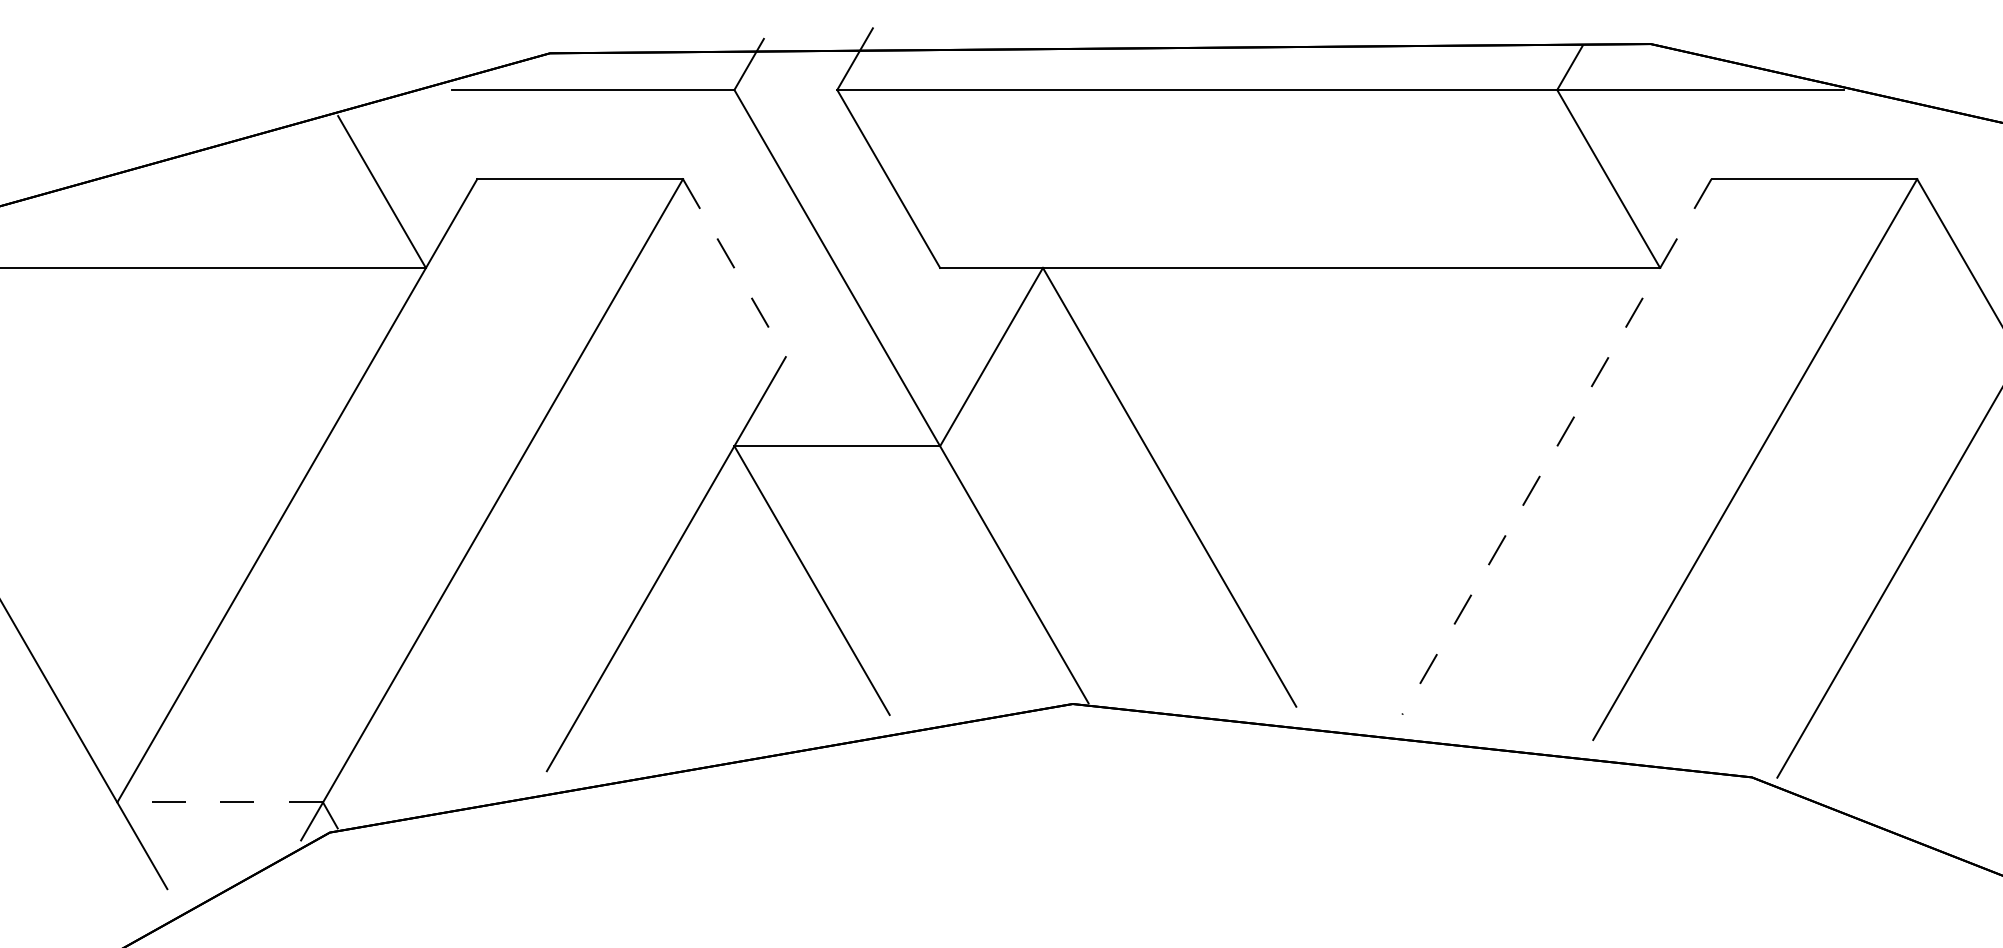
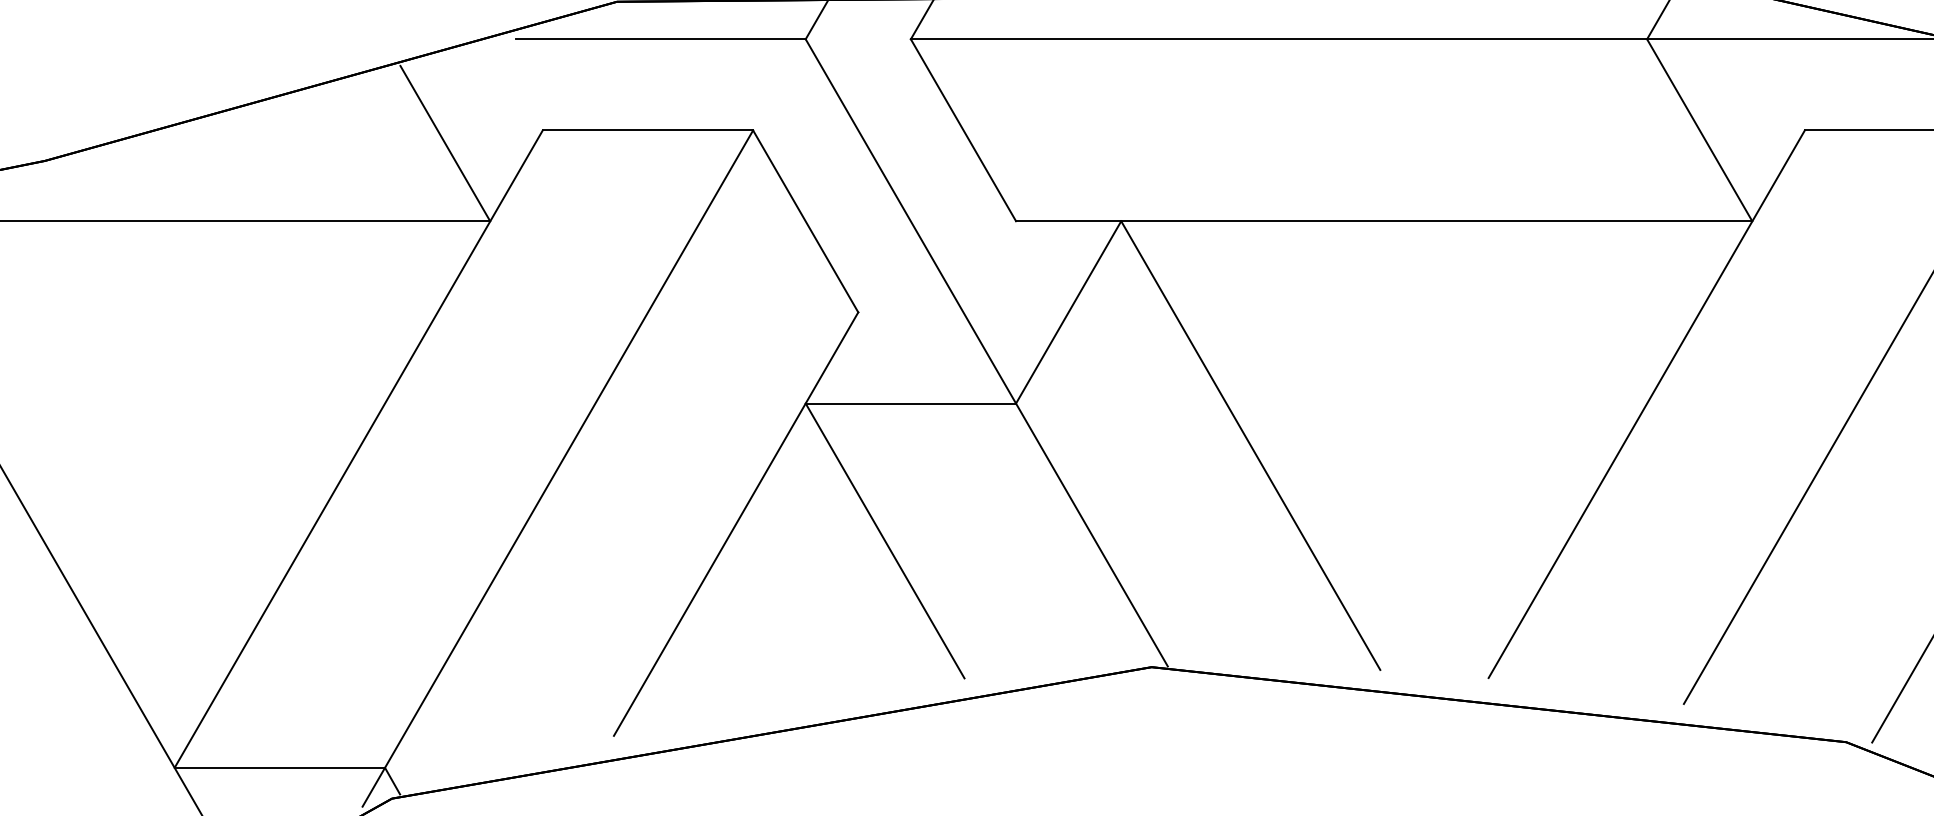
line: (734, 268) -> (805, 221), dashed -> solid
line: (1556, 447) -> (1646, 404), dashed -> solid
line: (220, 802) -> (280, 767), dashed -> solid

